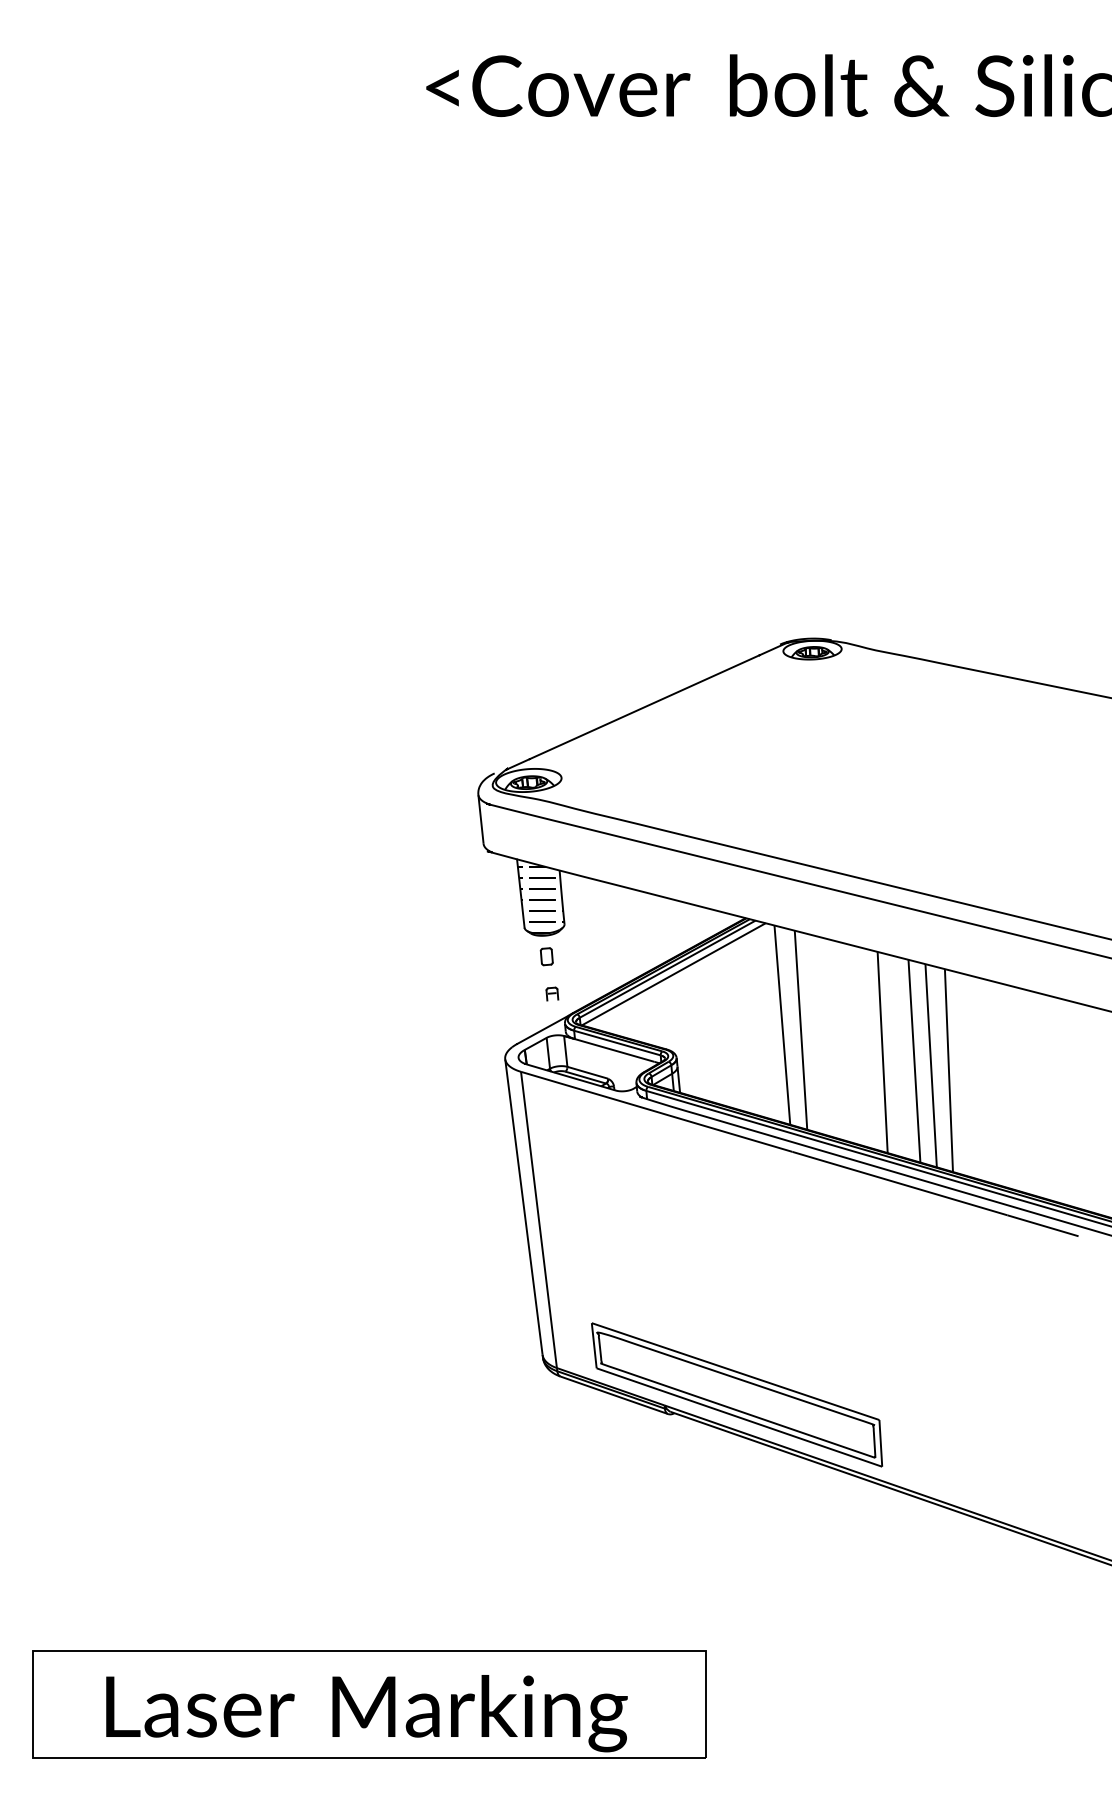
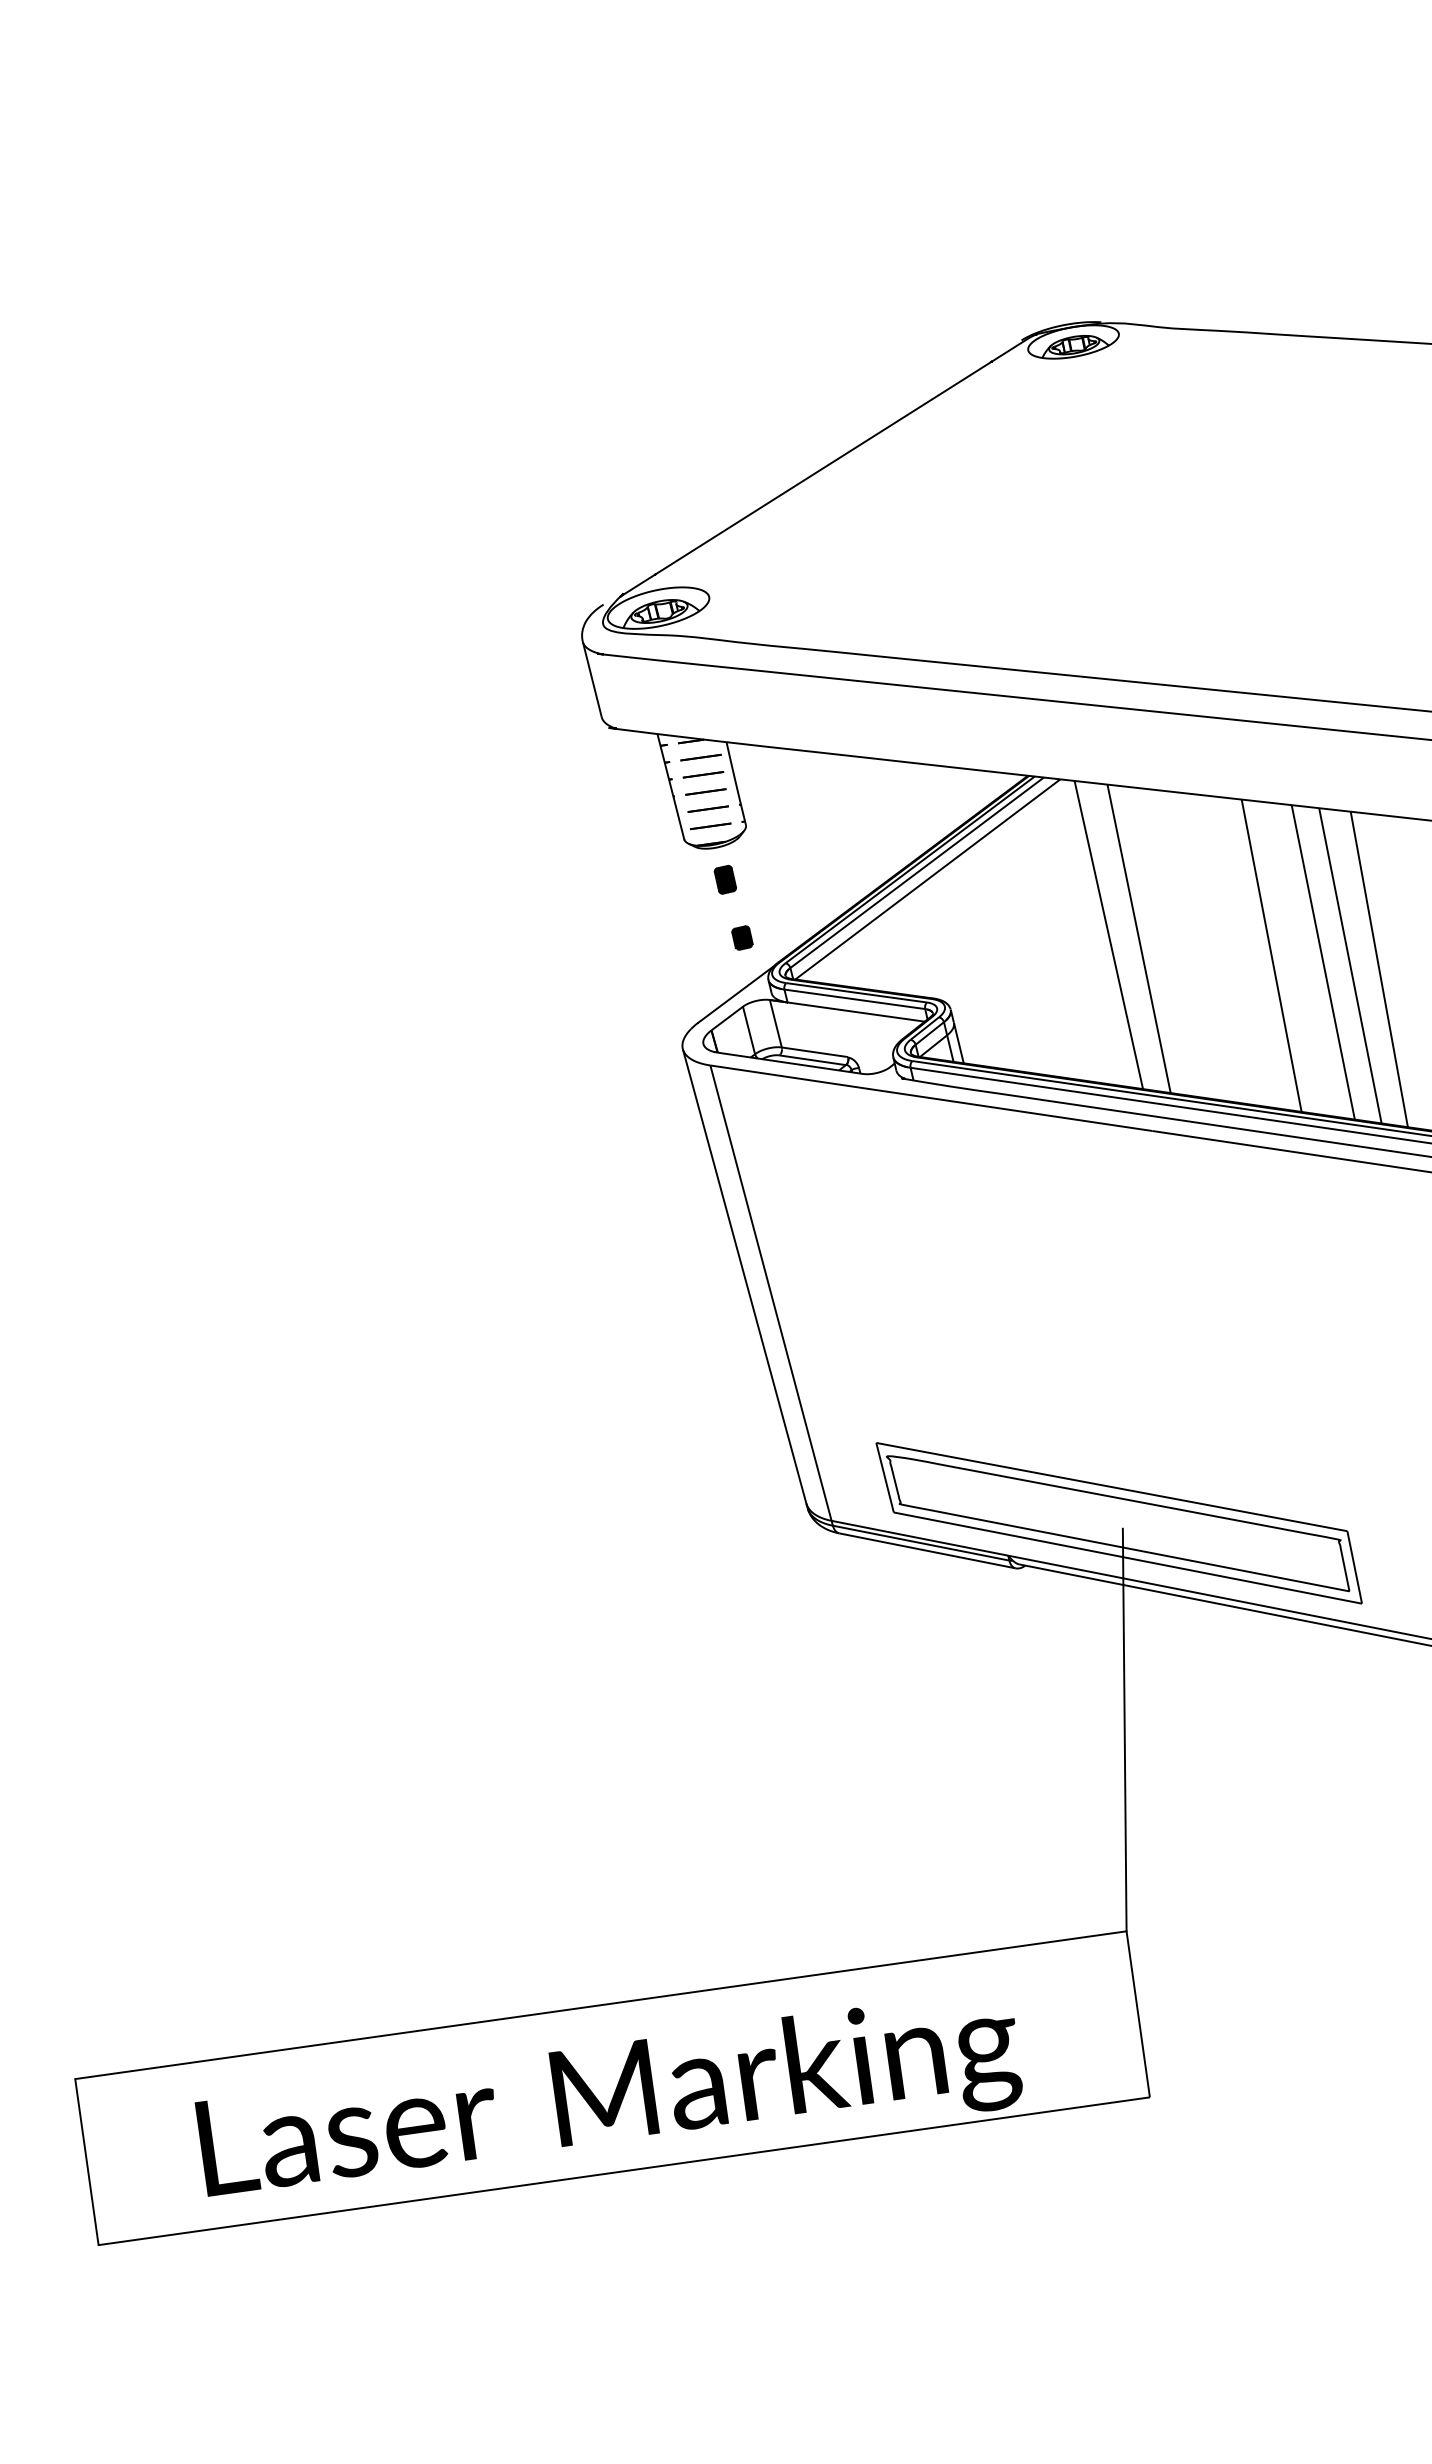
fill: (546, 956) -> (724, 879), added
fill: (552, 994) -> (742, 937), added
line: (721, 1524) -> (1123, 1729), added

